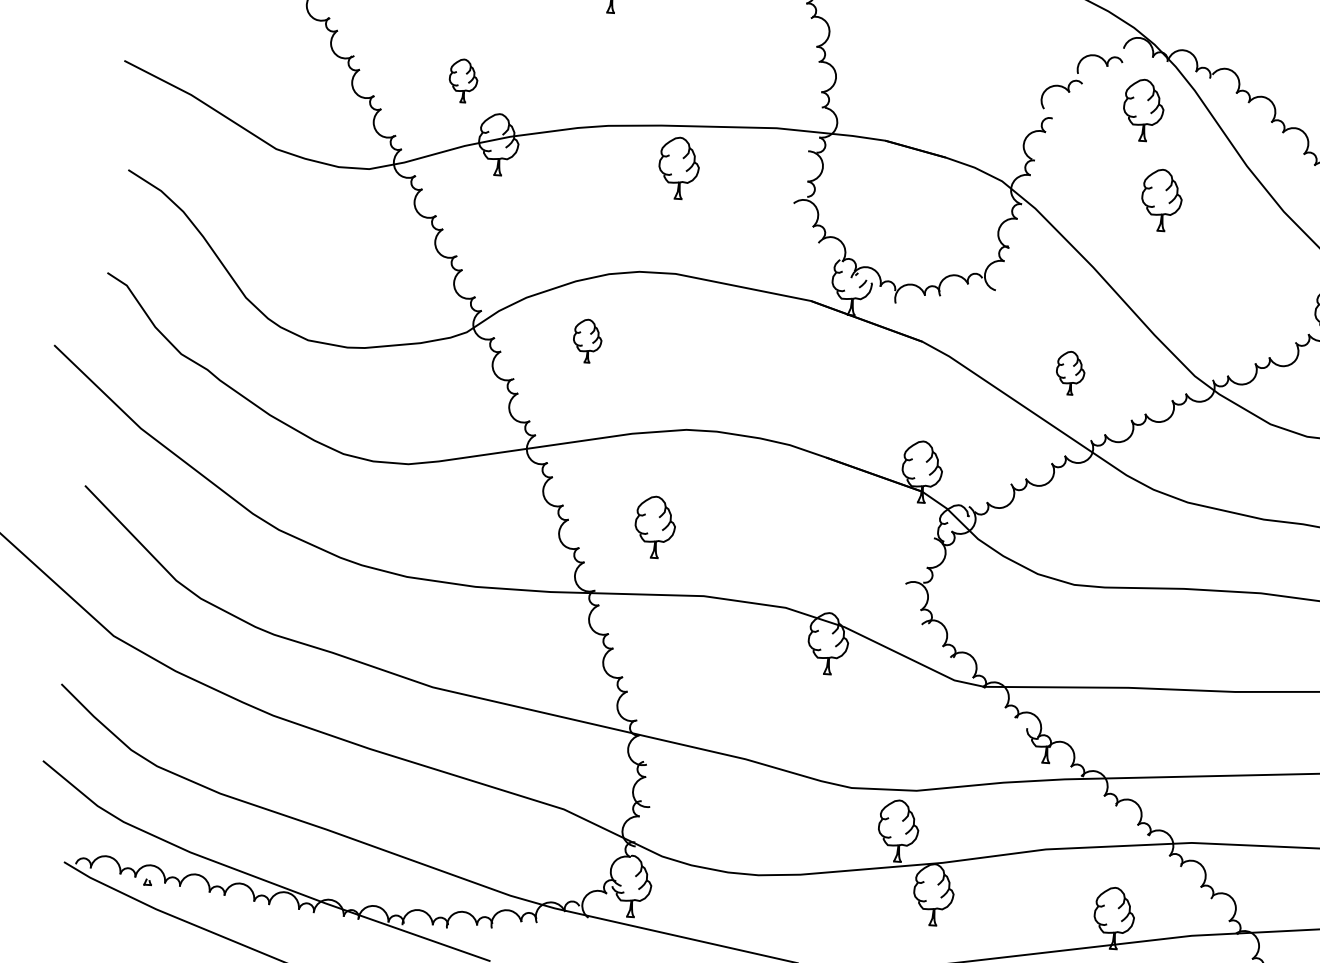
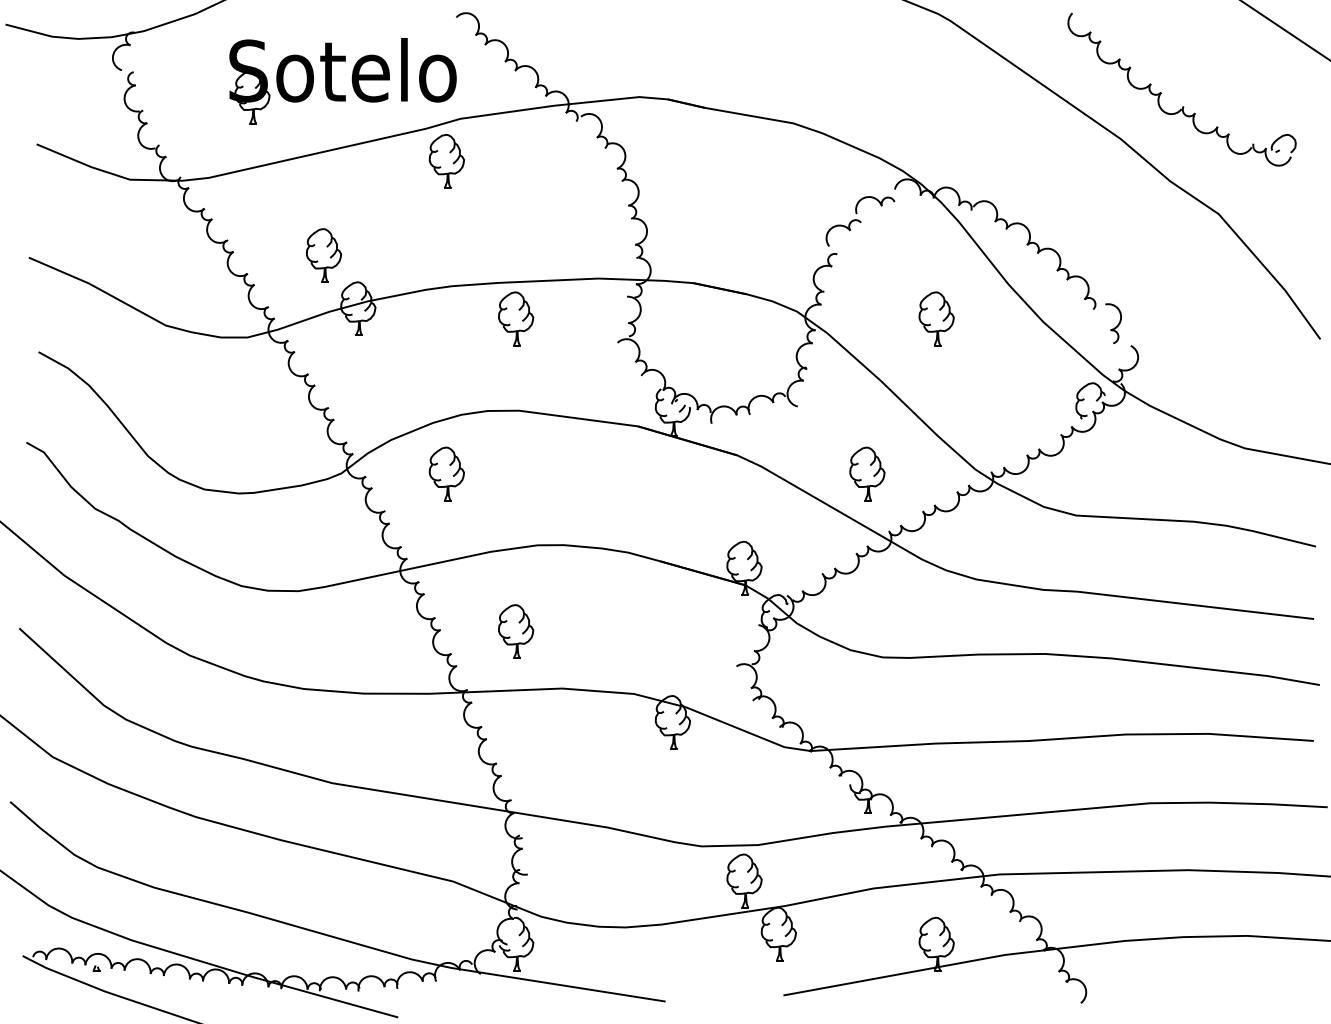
part: (463, 80) -> (324, 255), size x1.43
part: (1143, 109) -> (915, 241), removed
part: (587, 340) -> (446, 473), size x1.43
part: (1070, 372) -> (867, 473), size x1.43

